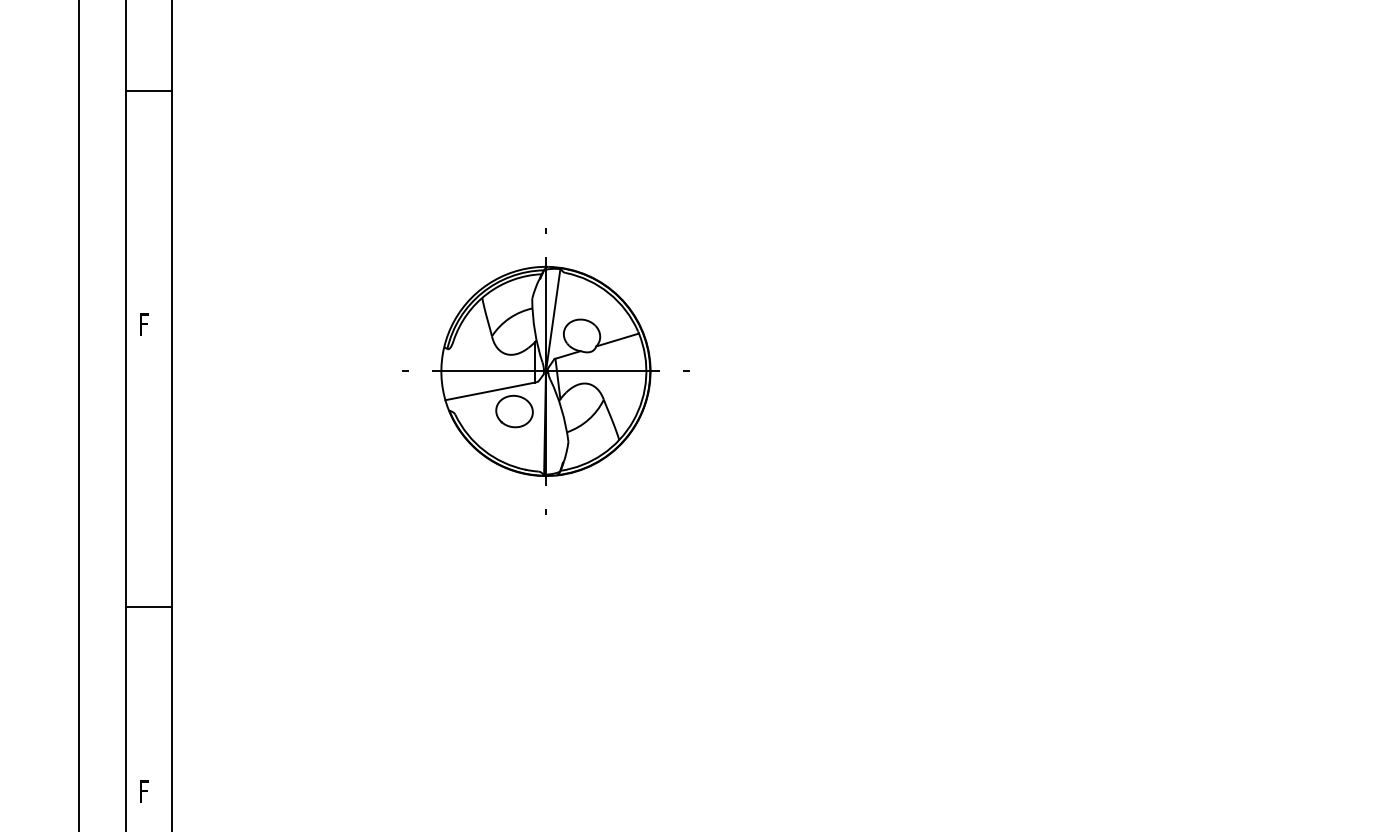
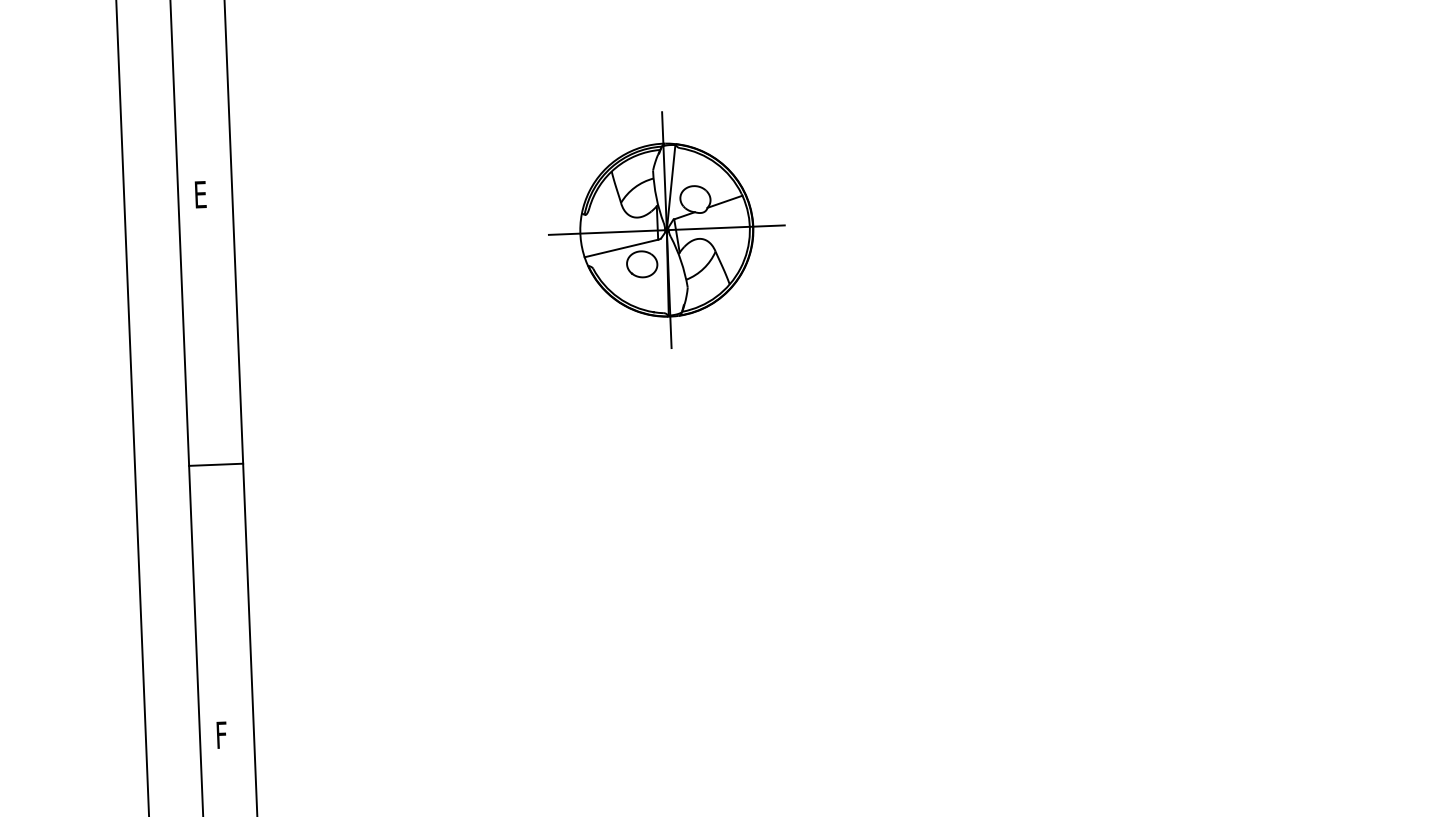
text: (145, 324) -> (201, 194), F -> E
part: (545, 371) -> (666, 230), size x0.71
line: (148, 607) -> (215, 465), moved

